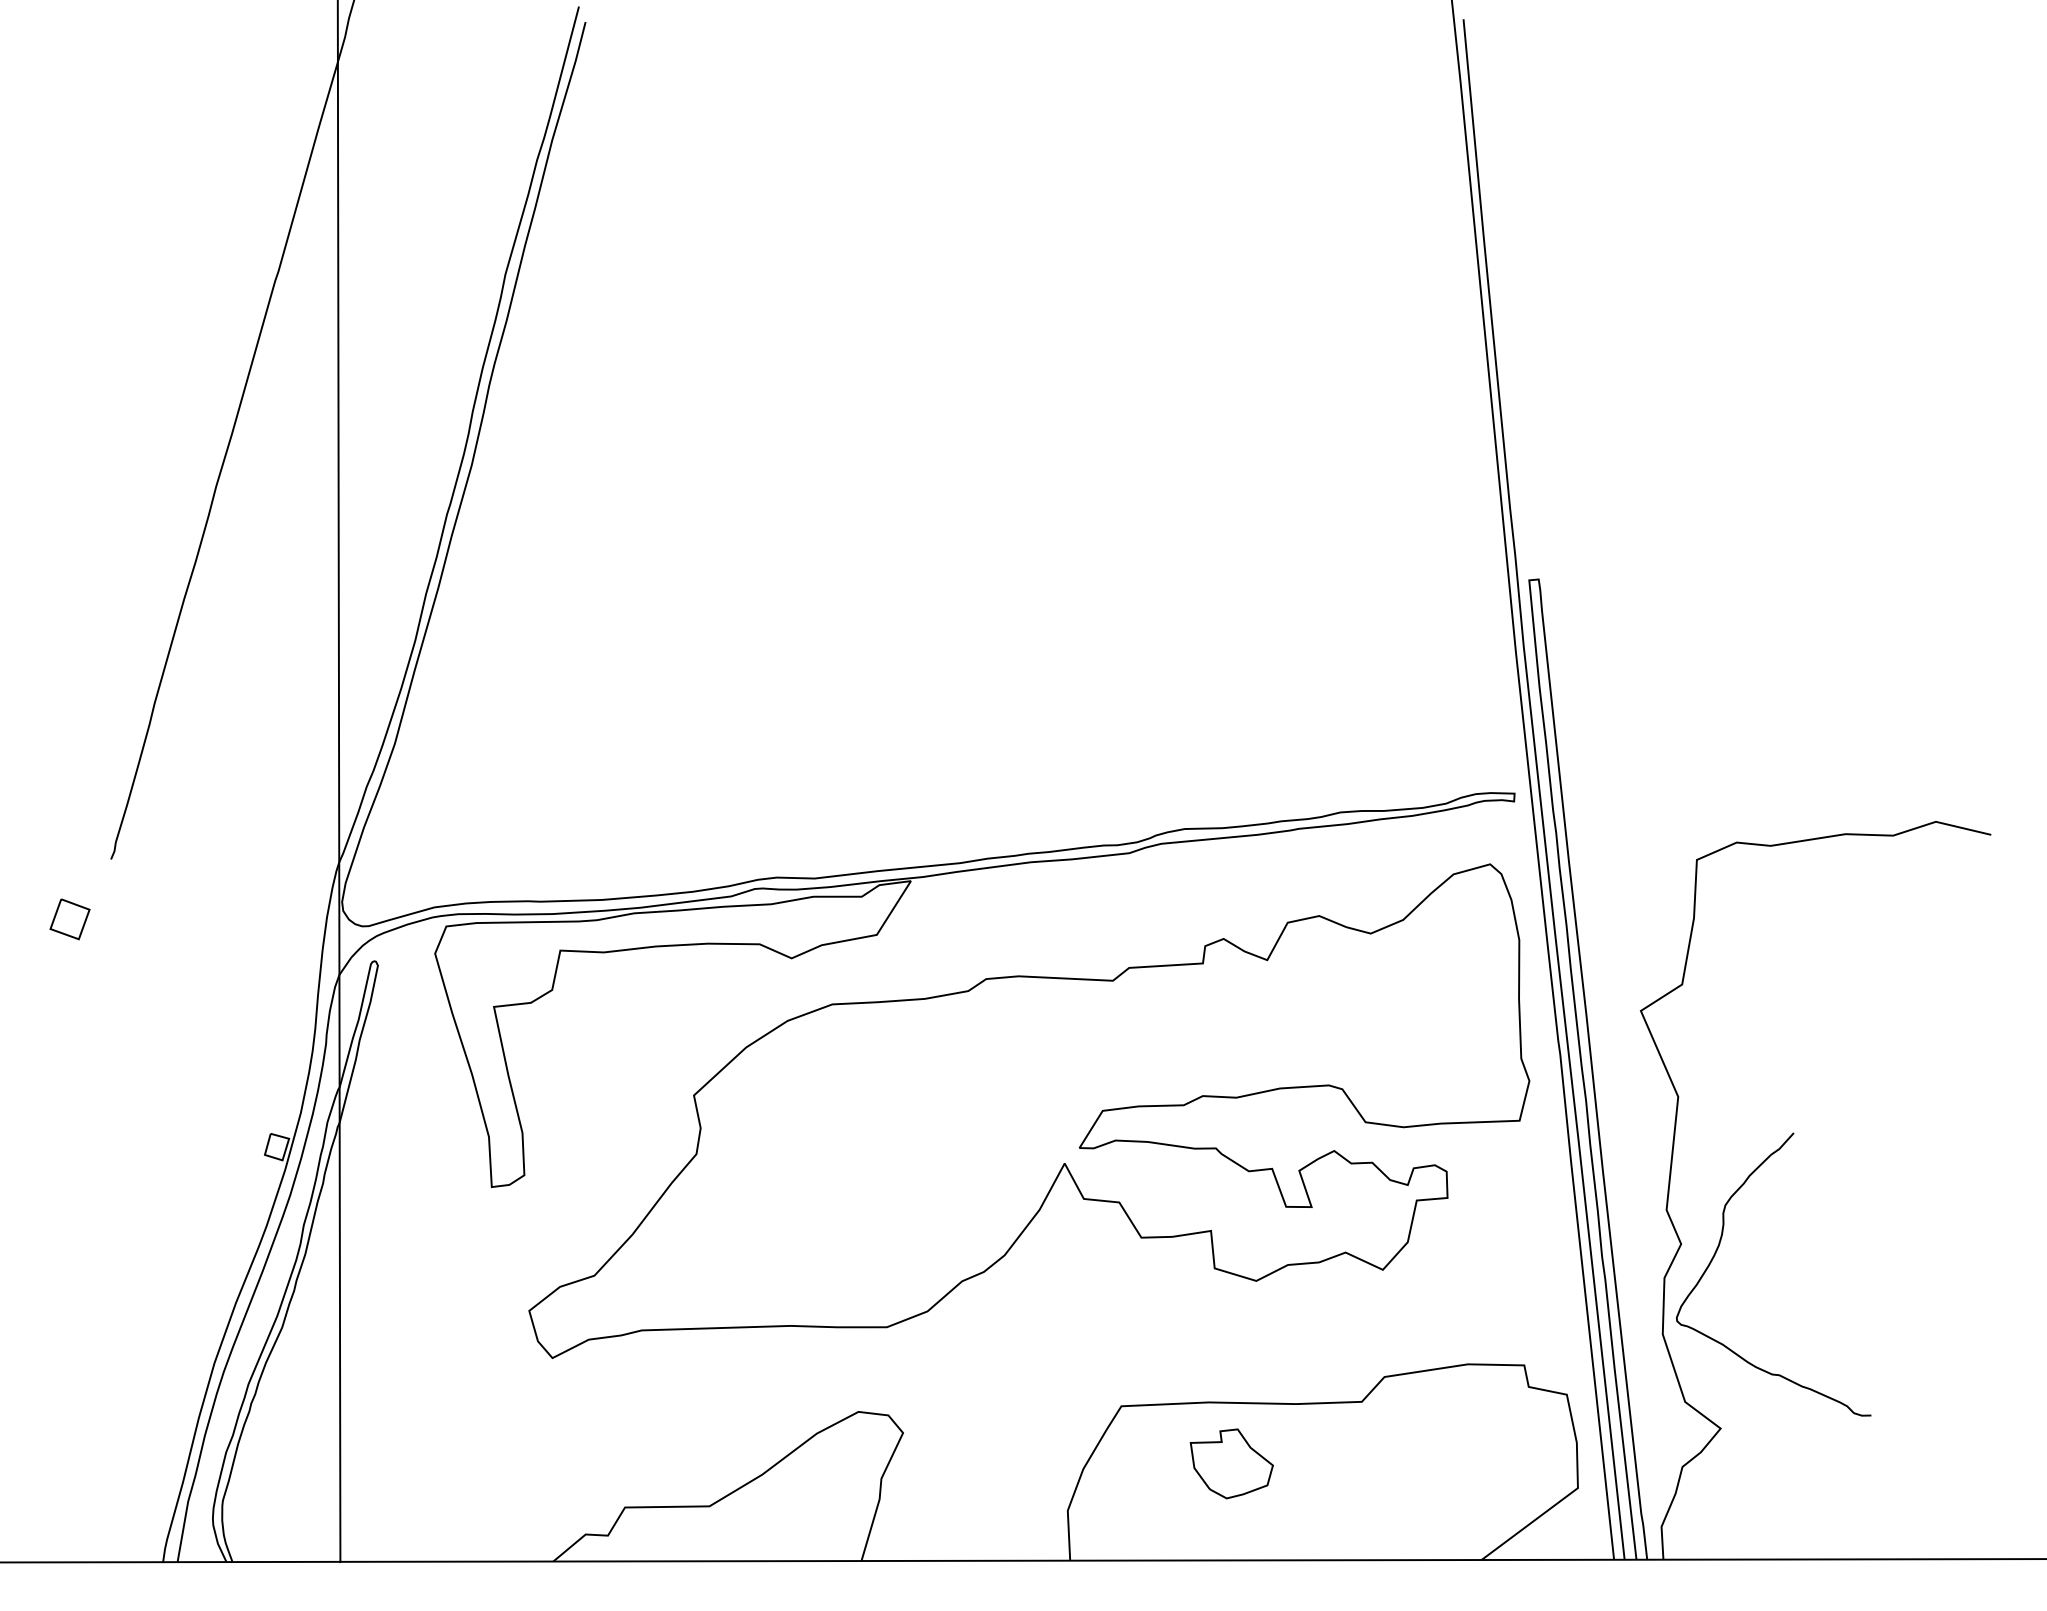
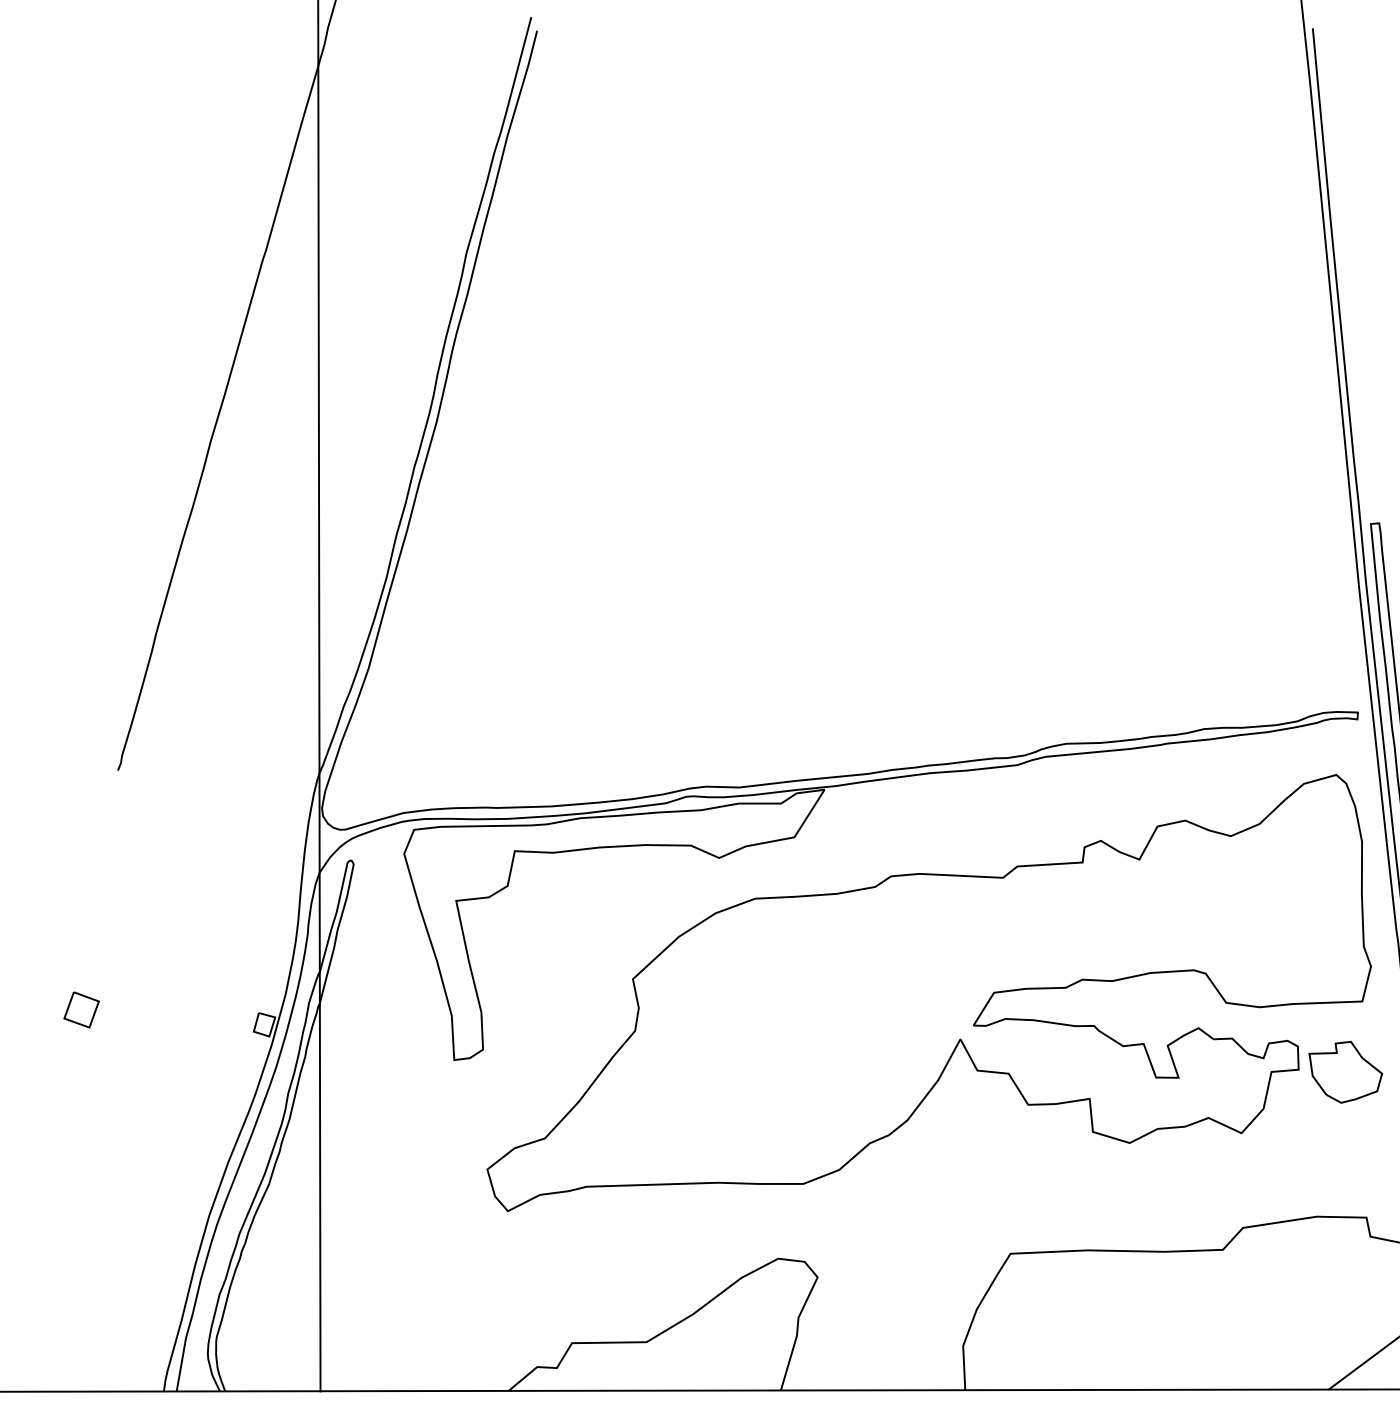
part: (69, 919) -> (81, 1010), moved
part: (1231, 1463) -> (1345, 1071), moved

